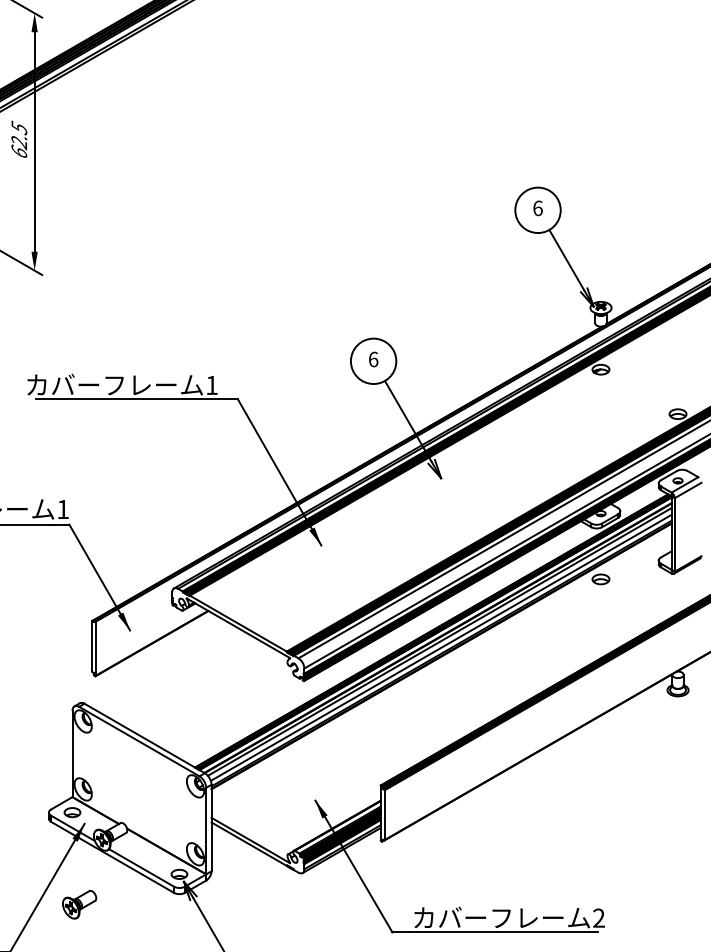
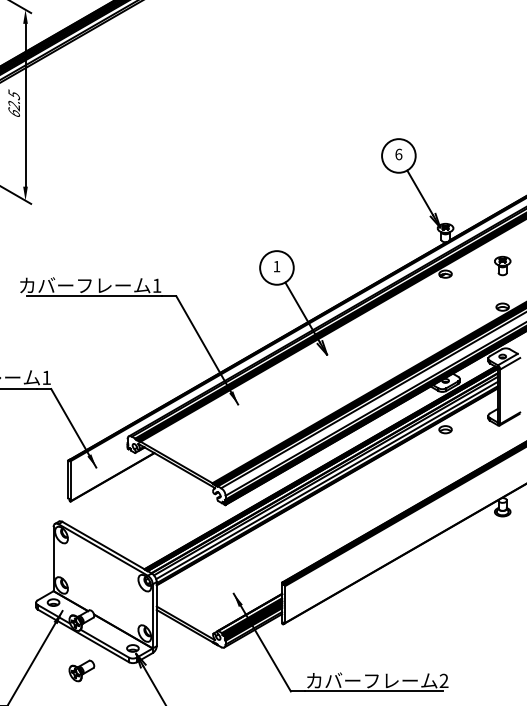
part: (677, 358) -> (502, 265), added
text: (373, 359) -> (276, 266), 6 -> 1
part: (79, 904) -> (81, 670), moved

